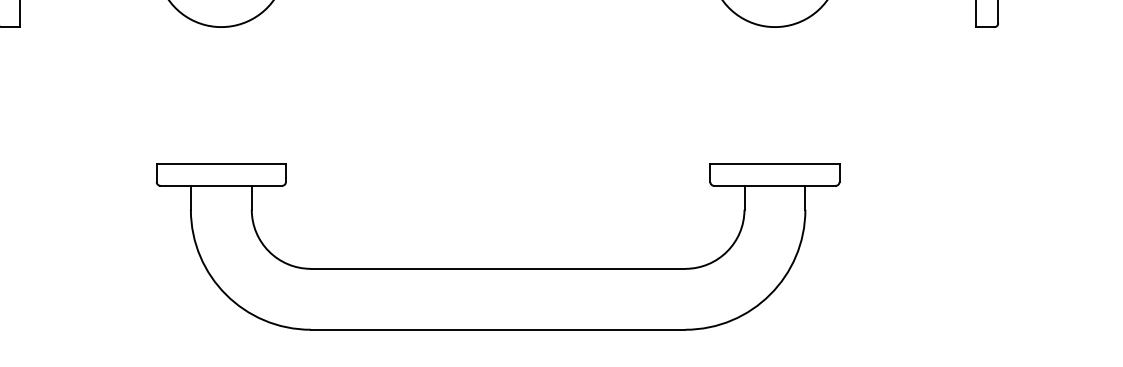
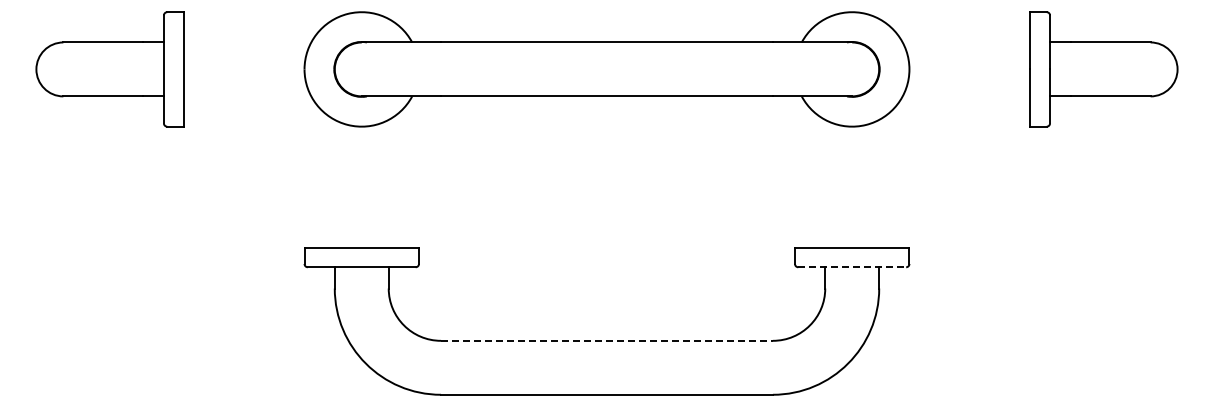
line: (775, 186) -> (852, 267), solid -> dashed
line: (497, 268) -> (606, 340), solid -> dashed

